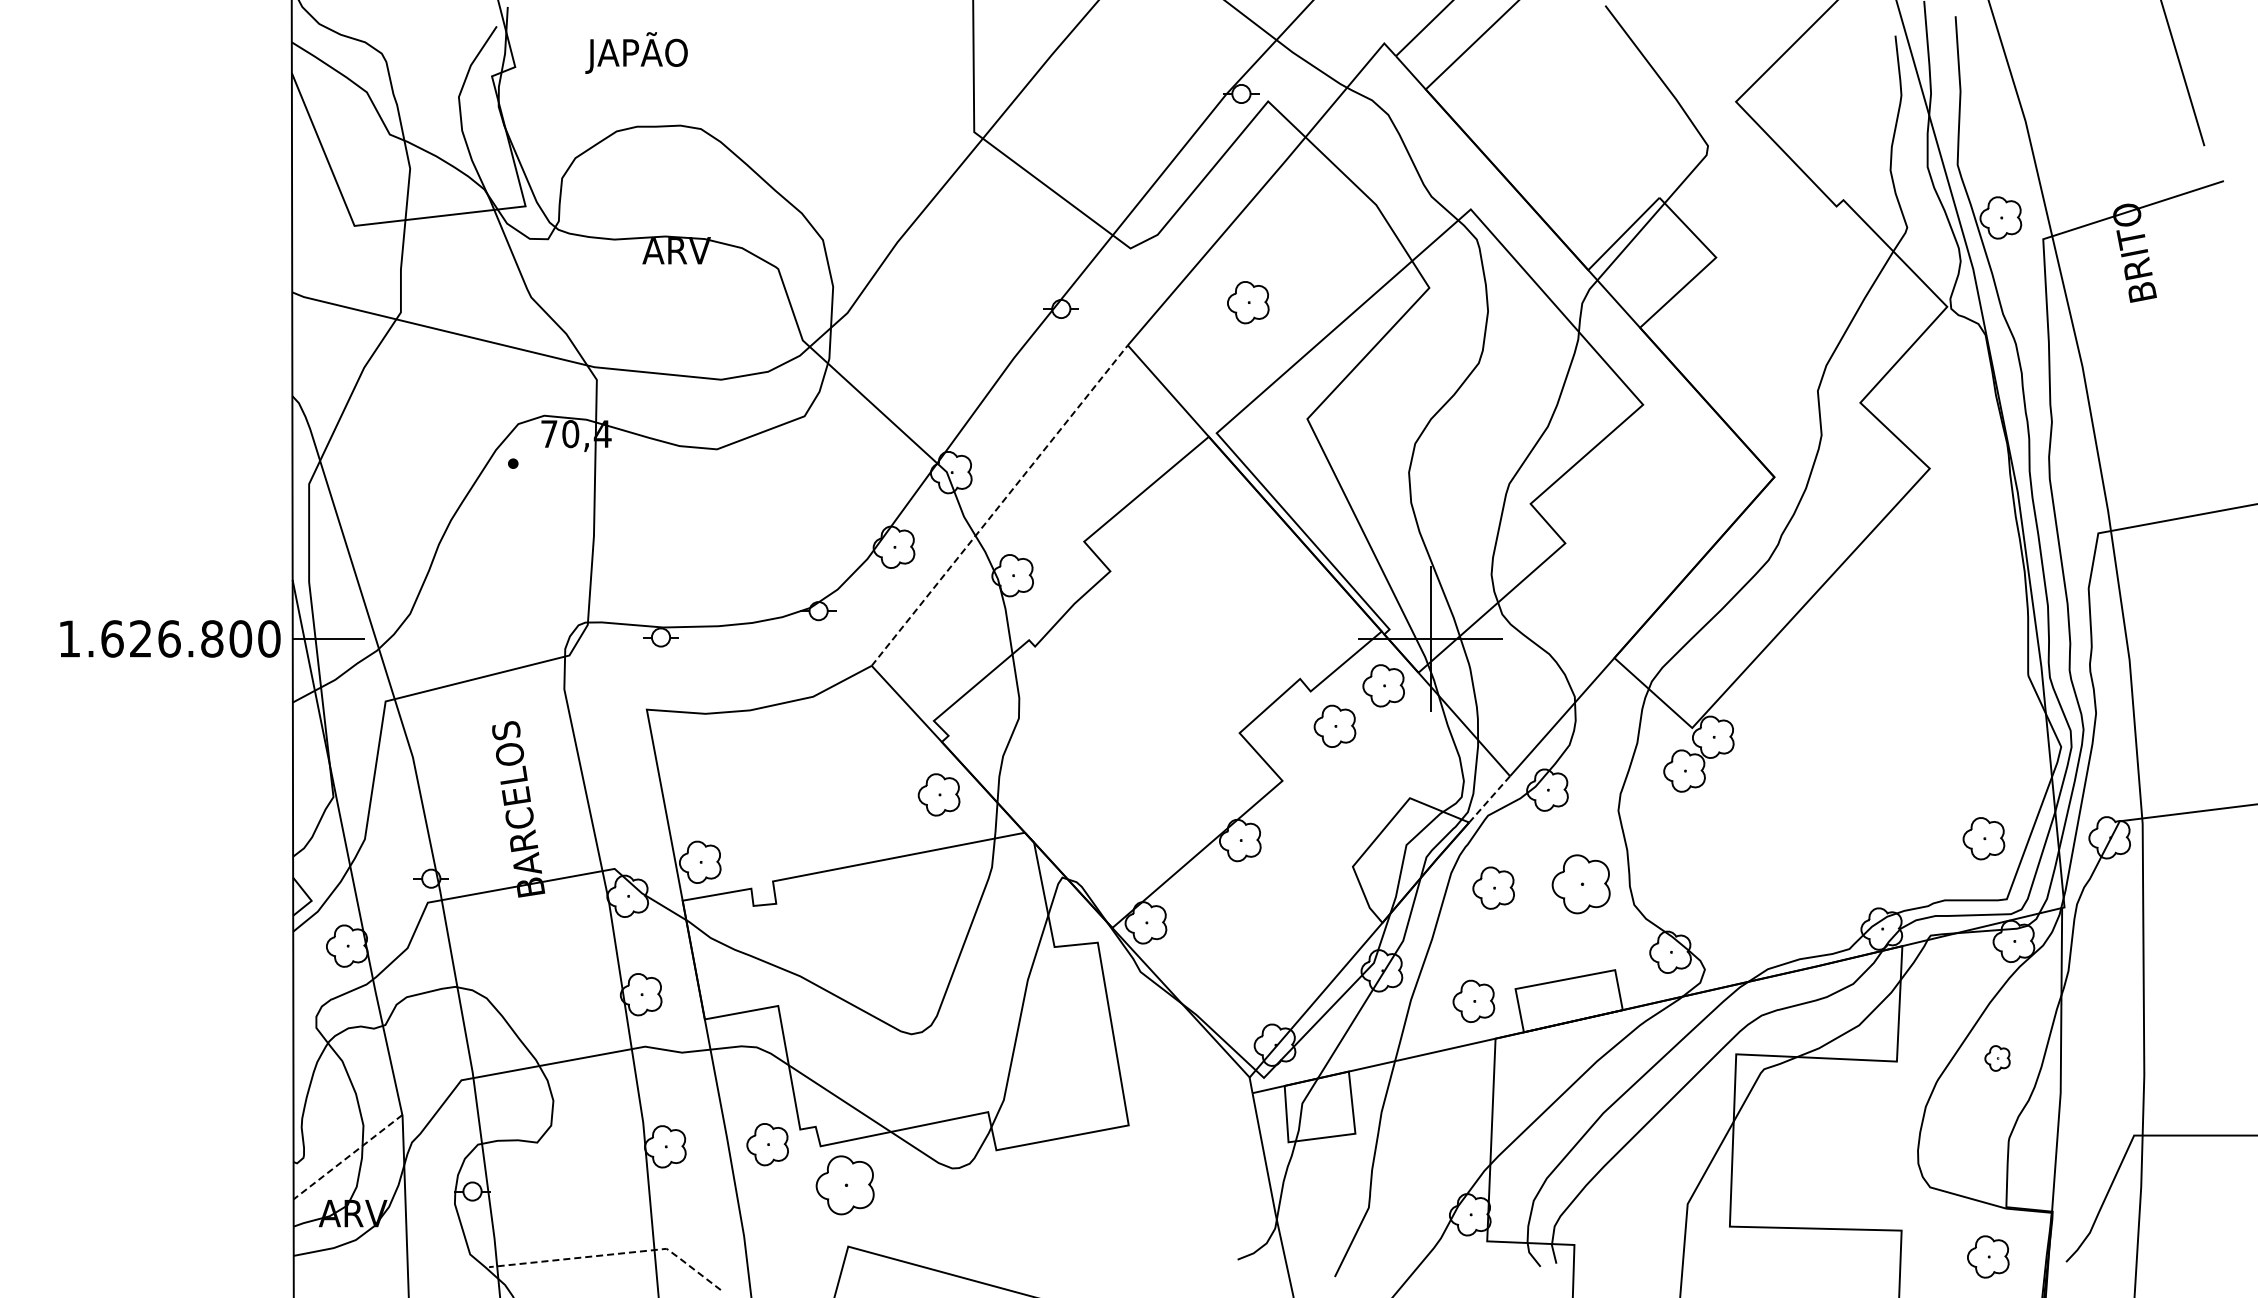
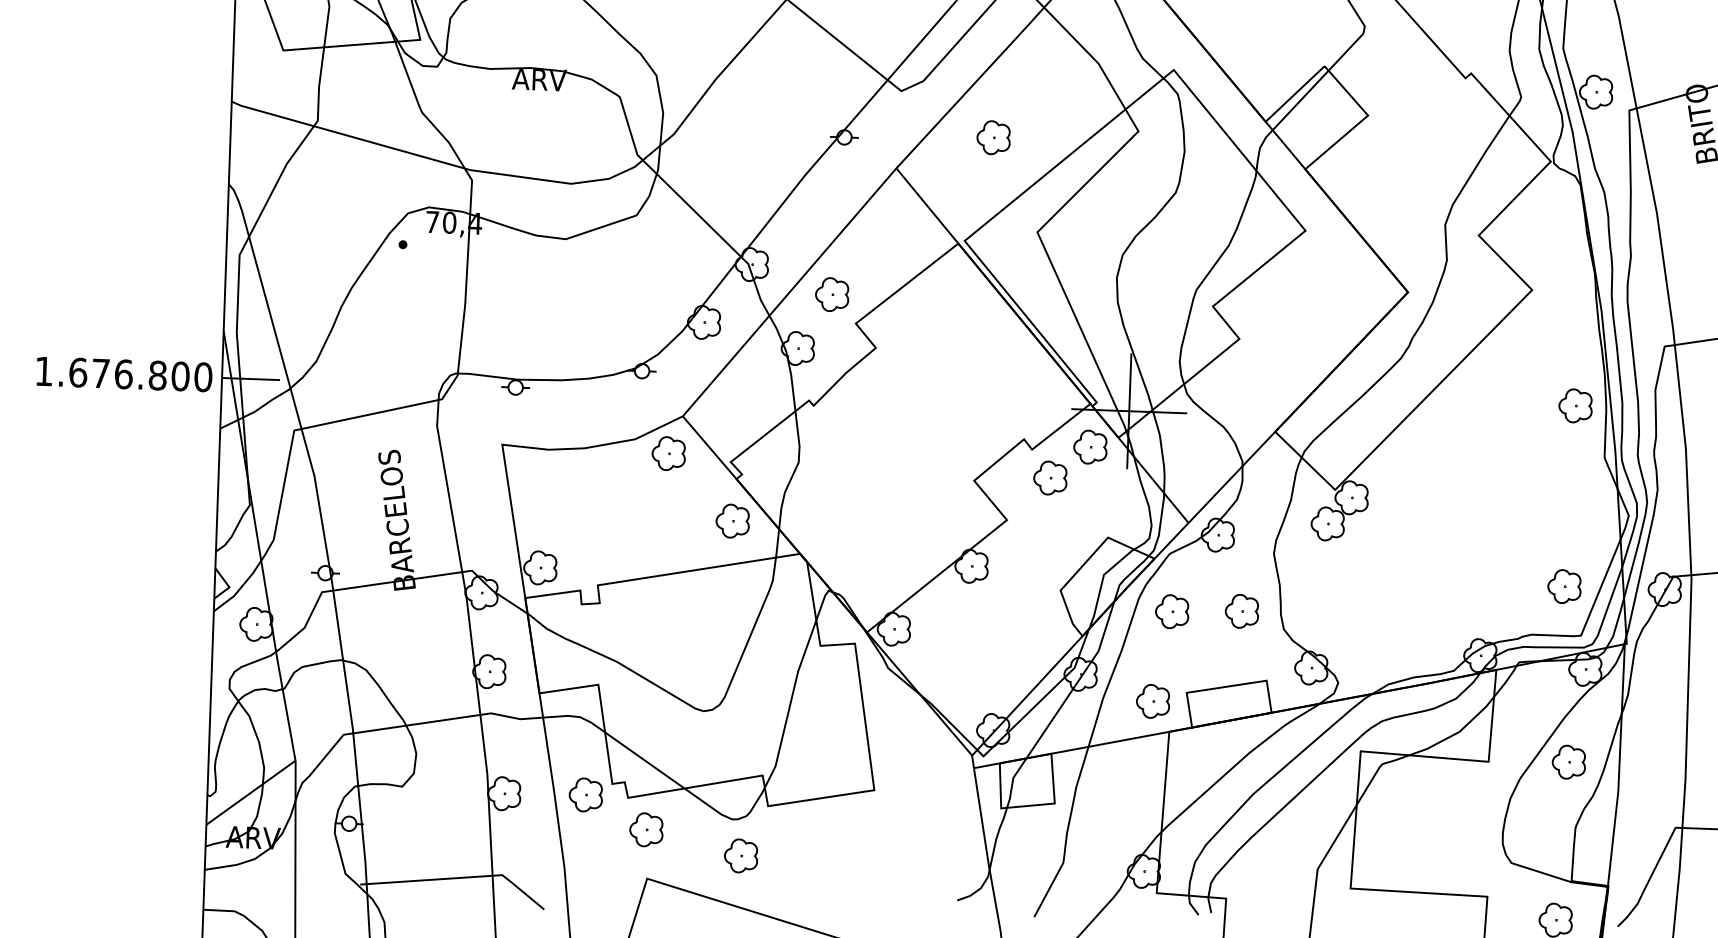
line: (1000, 505) -> (790, 292), dashed -> solid
part: (1053, 506) -> (832, 294), added
part: (1989, 611) -> (1575, 405), added
text: (140, 638) -> (100, 373), 1.626.800 -> 1.676.800
part: (855, 712) -> (668, 453), added
line: (1489, 799) -> (1171, 540), dashed -> solid
part: (1580, 884) -> (1241, 611), size x0.71
part: (1997, 1058) -> (1568, 762), size x1.67
line: (348, 1157) -> (251, 793), dashed -> solid
part: (844, 1185) -> (645, 829), size x0.71
part: (964, 1213) -> (740, 855), added
line: (613, 1254) -> (459, 878), dashed -> solid

